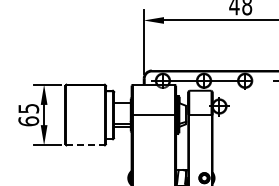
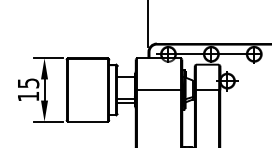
text: (28, 121) -> (28, 96), 65 -> 15
line: (86, 145) -> (88, 121), dashed -> solid

